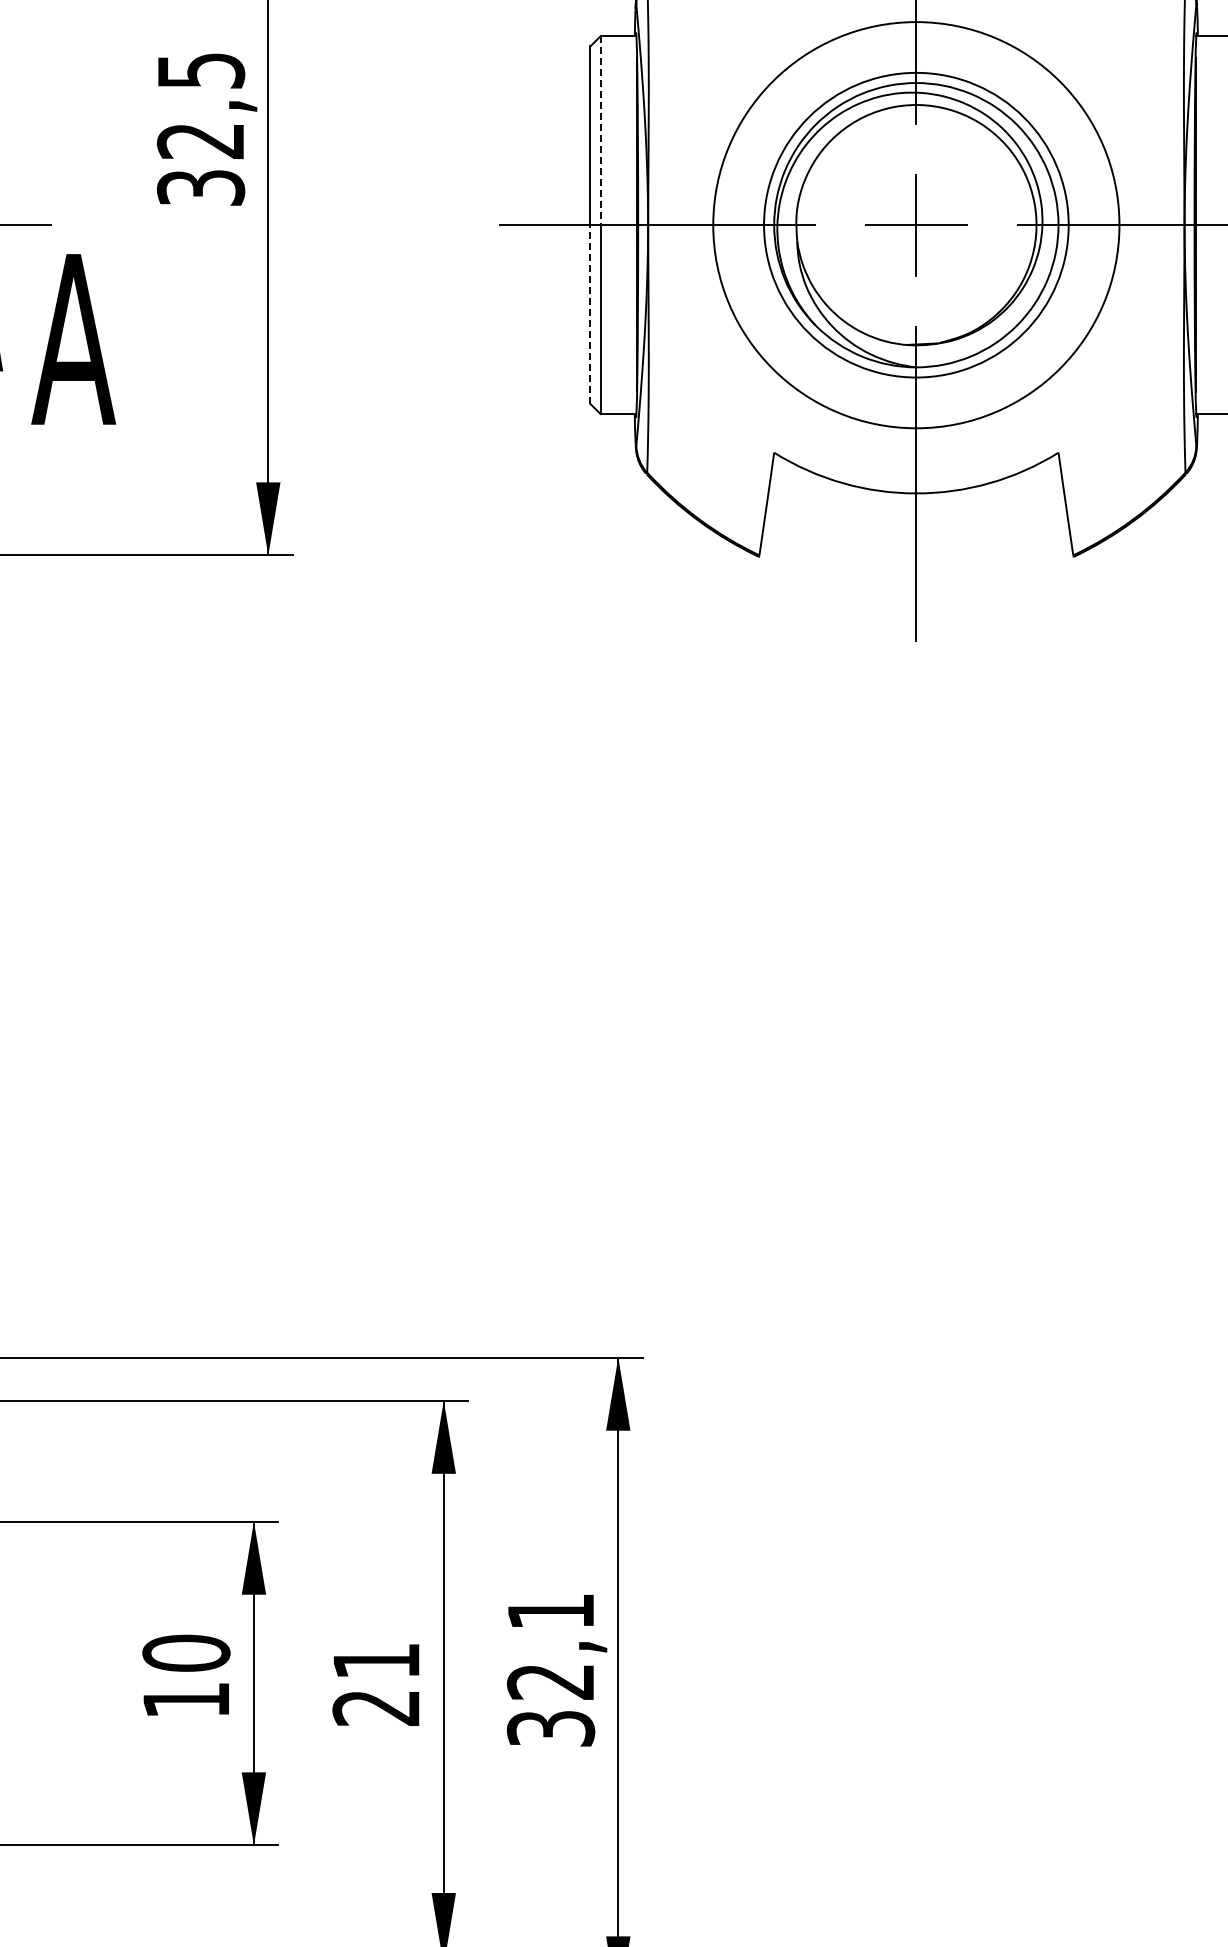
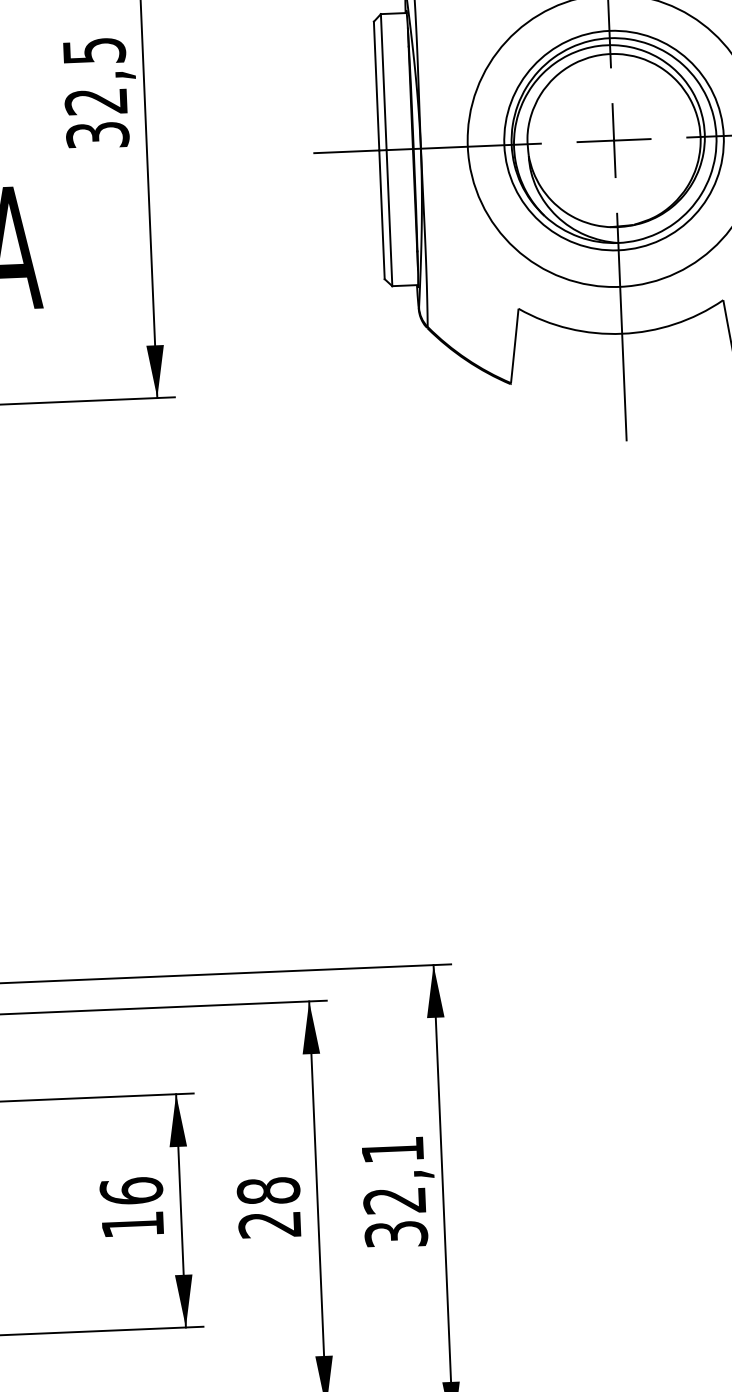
line: (600, 131) -> (383, 82), dashed -> solid
line: (590, 314) -> (382, 214), dashed -> solid
text: (186, 1652) -> (131, 1190), 10 -> 16
text: (376, 1660) -> (268, 1190), 21 -> 28

